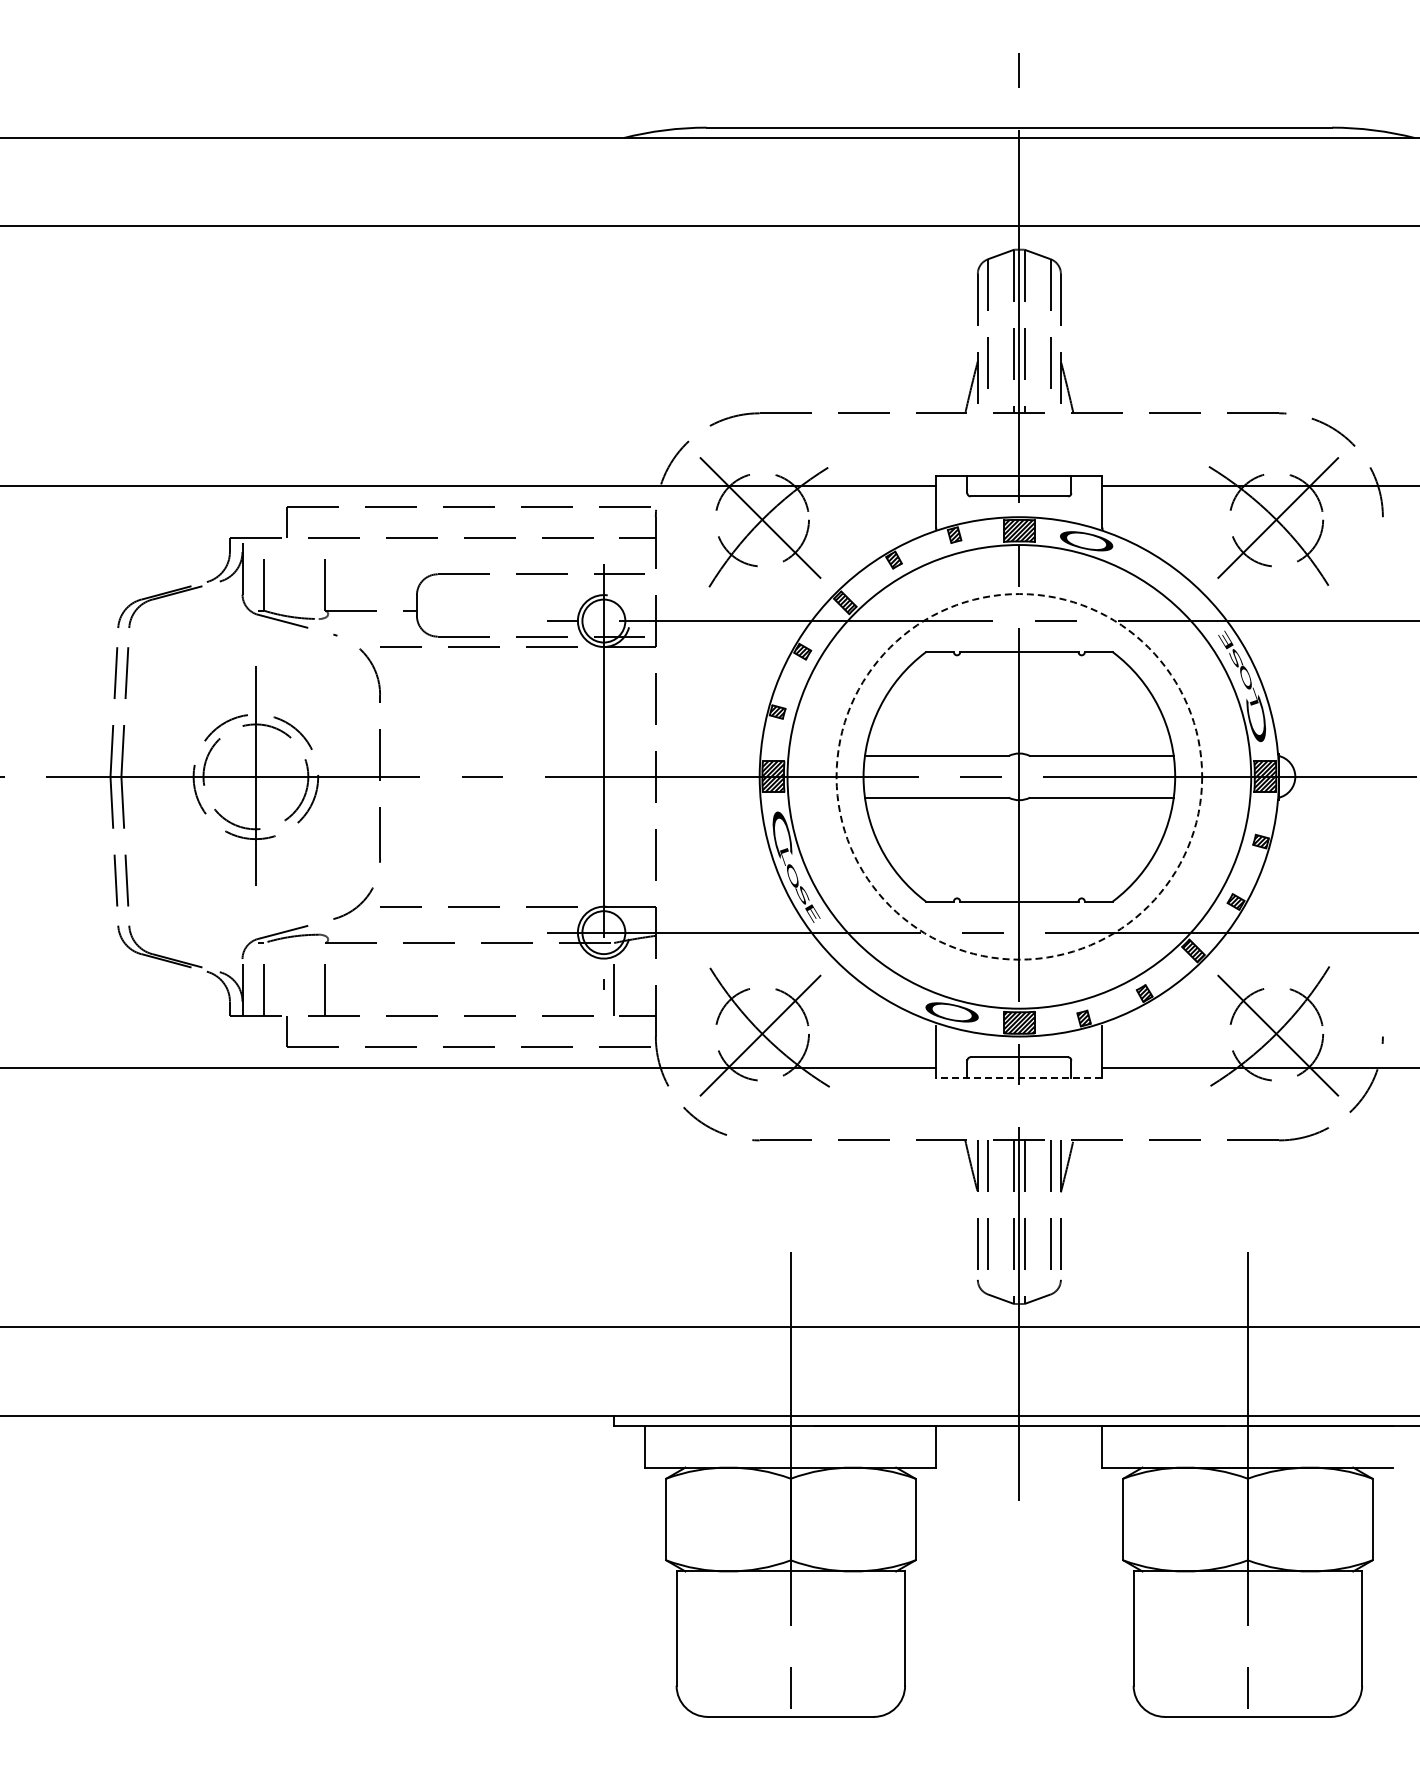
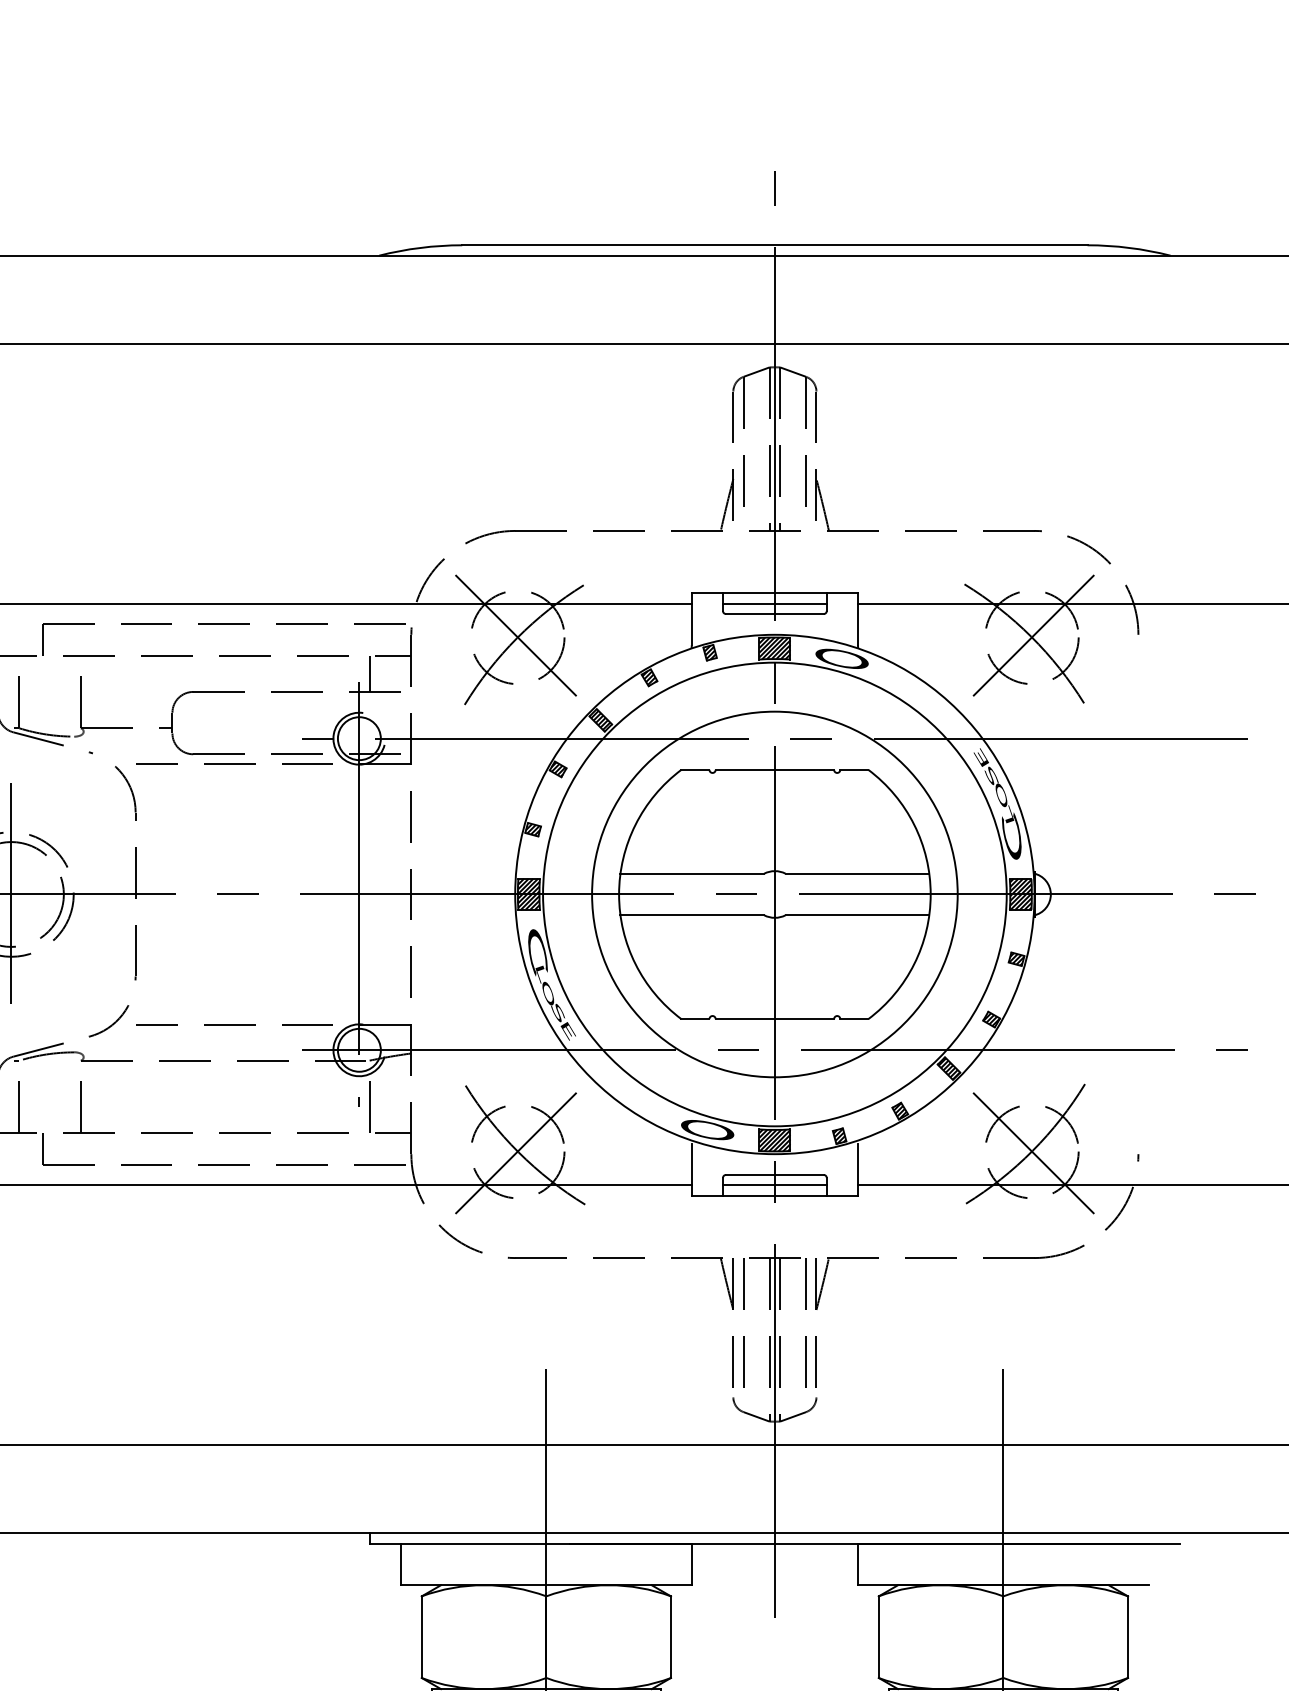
line: (1019, 486) -> (775, 604), added
line: (614, 555) -> (370, 673), added
circle: (1019, 776) -> (775, 894), dashed -> solid
line: (1019, 1067) -> (775, 1185), added
line: (1018, 1078) -> (774, 1196), dashed -> solid

